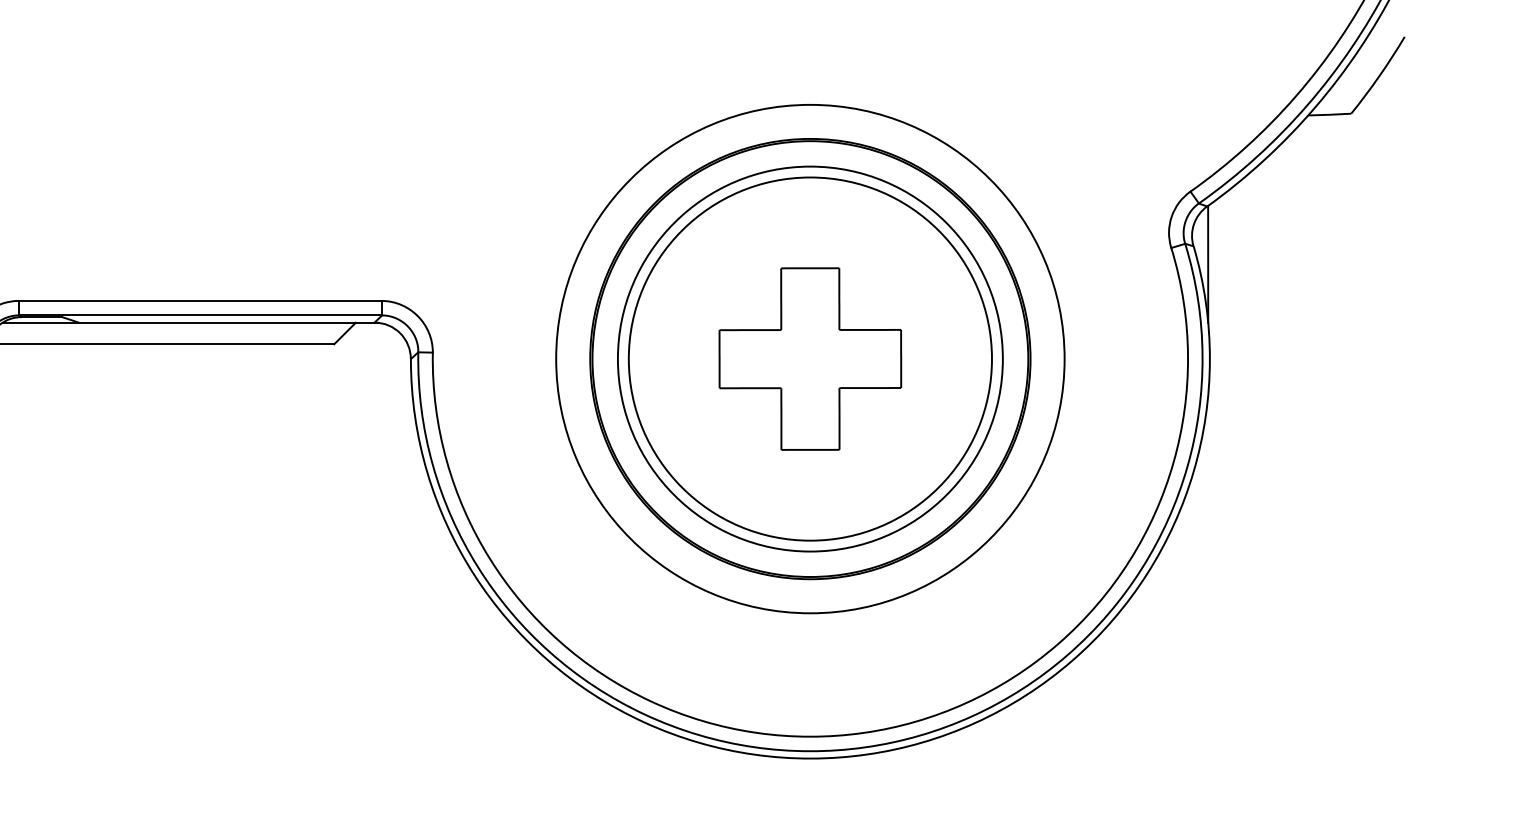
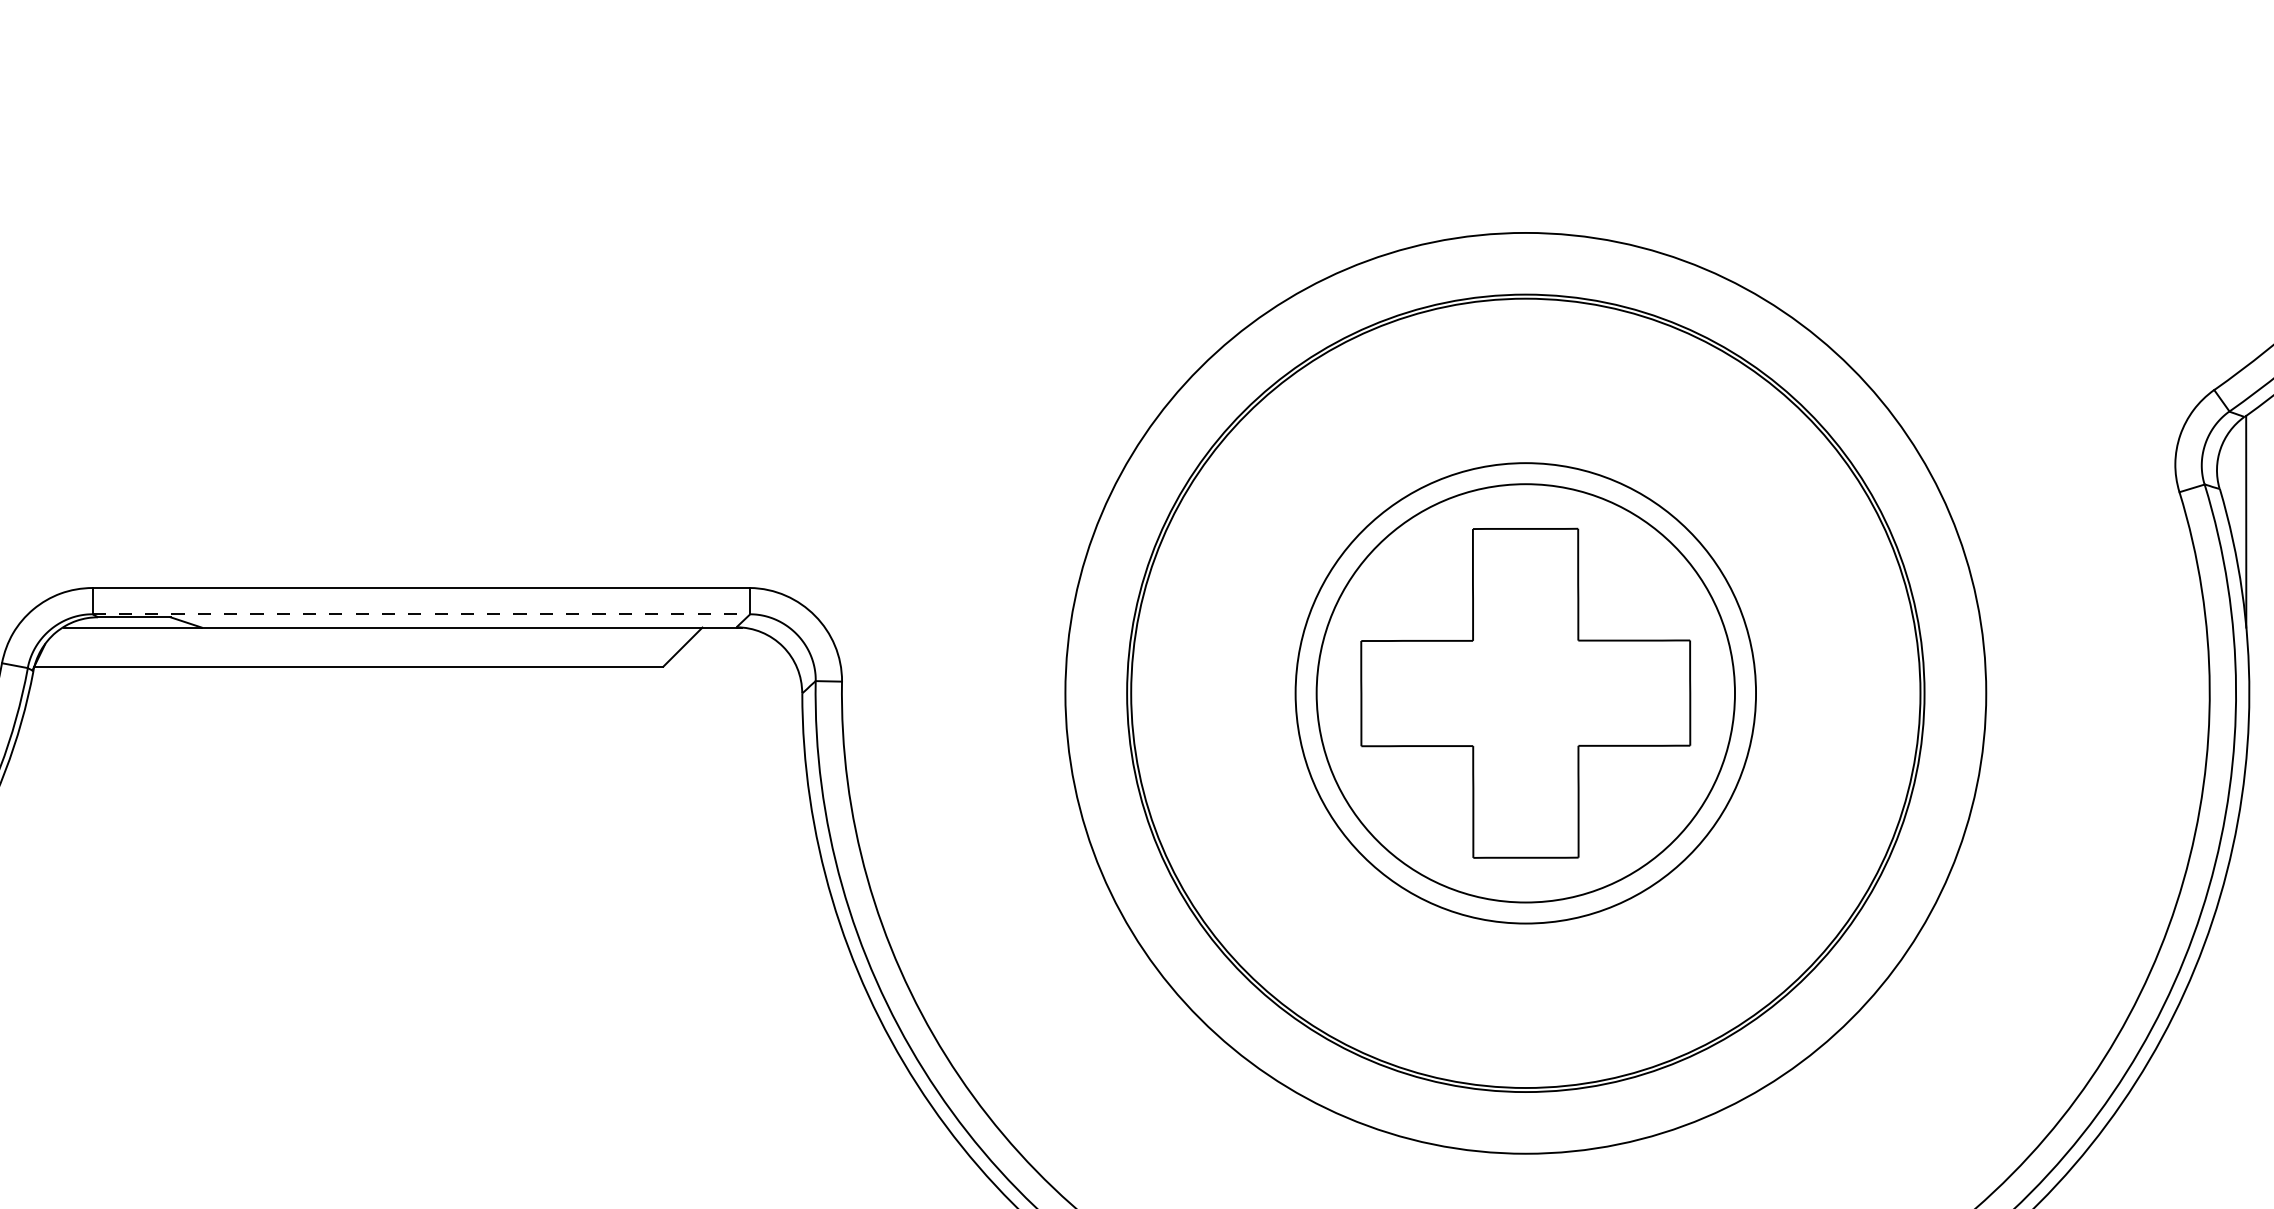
line: (200, 315) -> (421, 614), solid -> dashed
circle: (809, 358) -> (1524, 692), size x0.6
circle: (809, 358) -> (1524, 692), size x0.7

